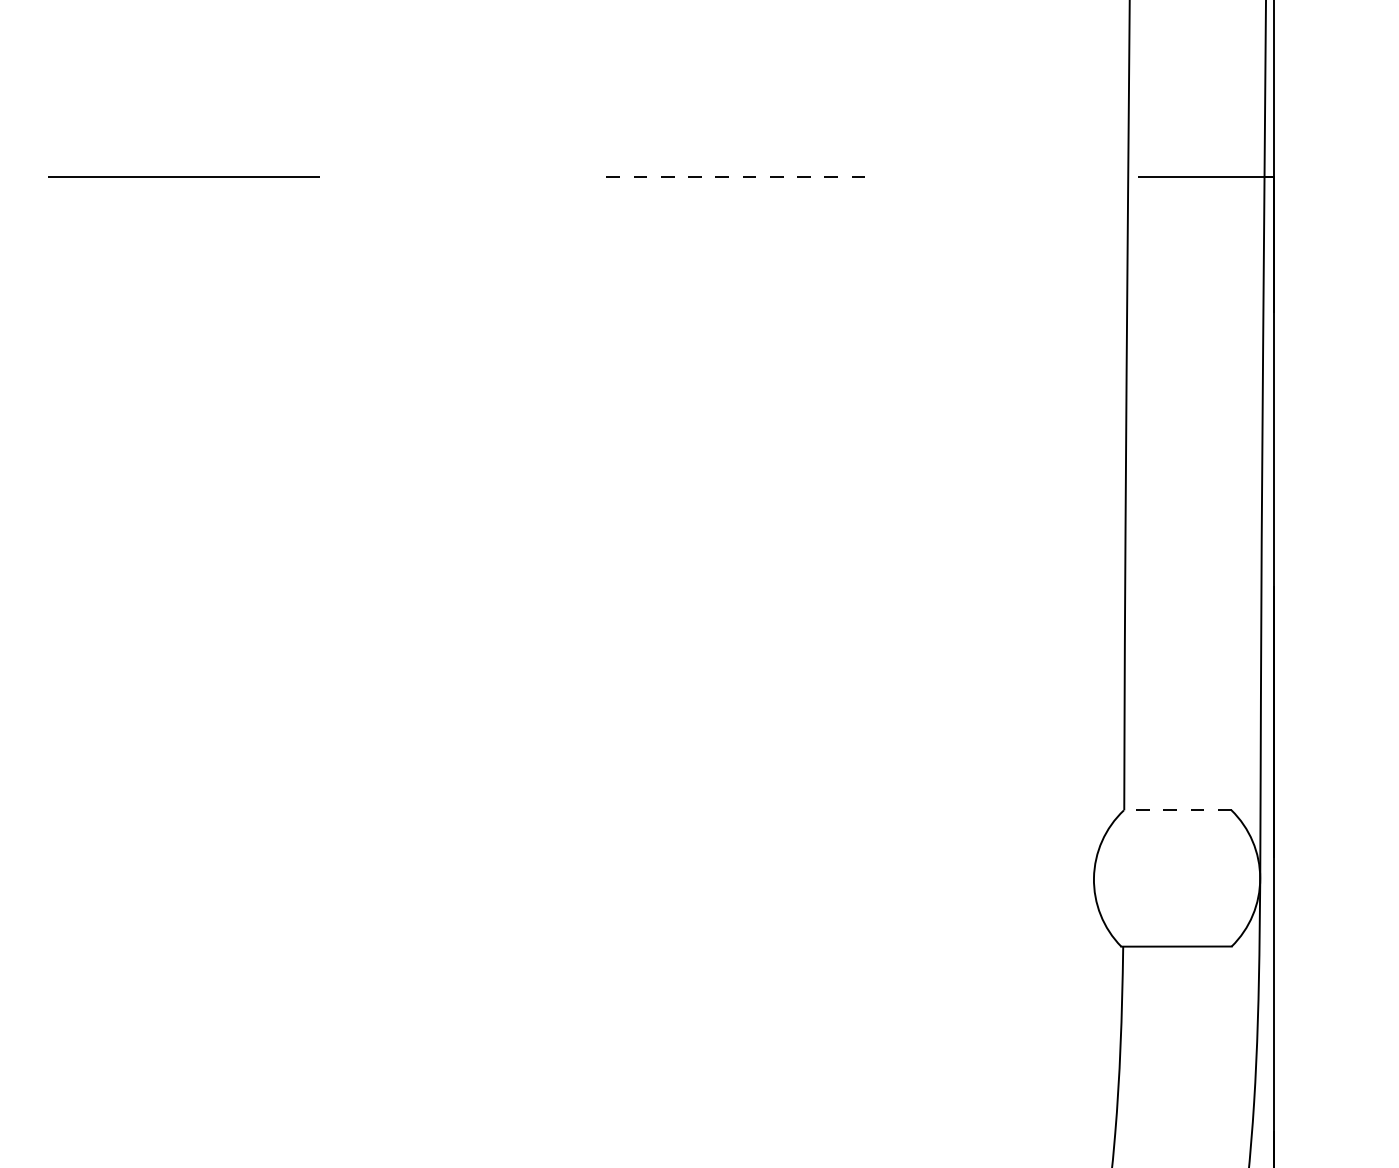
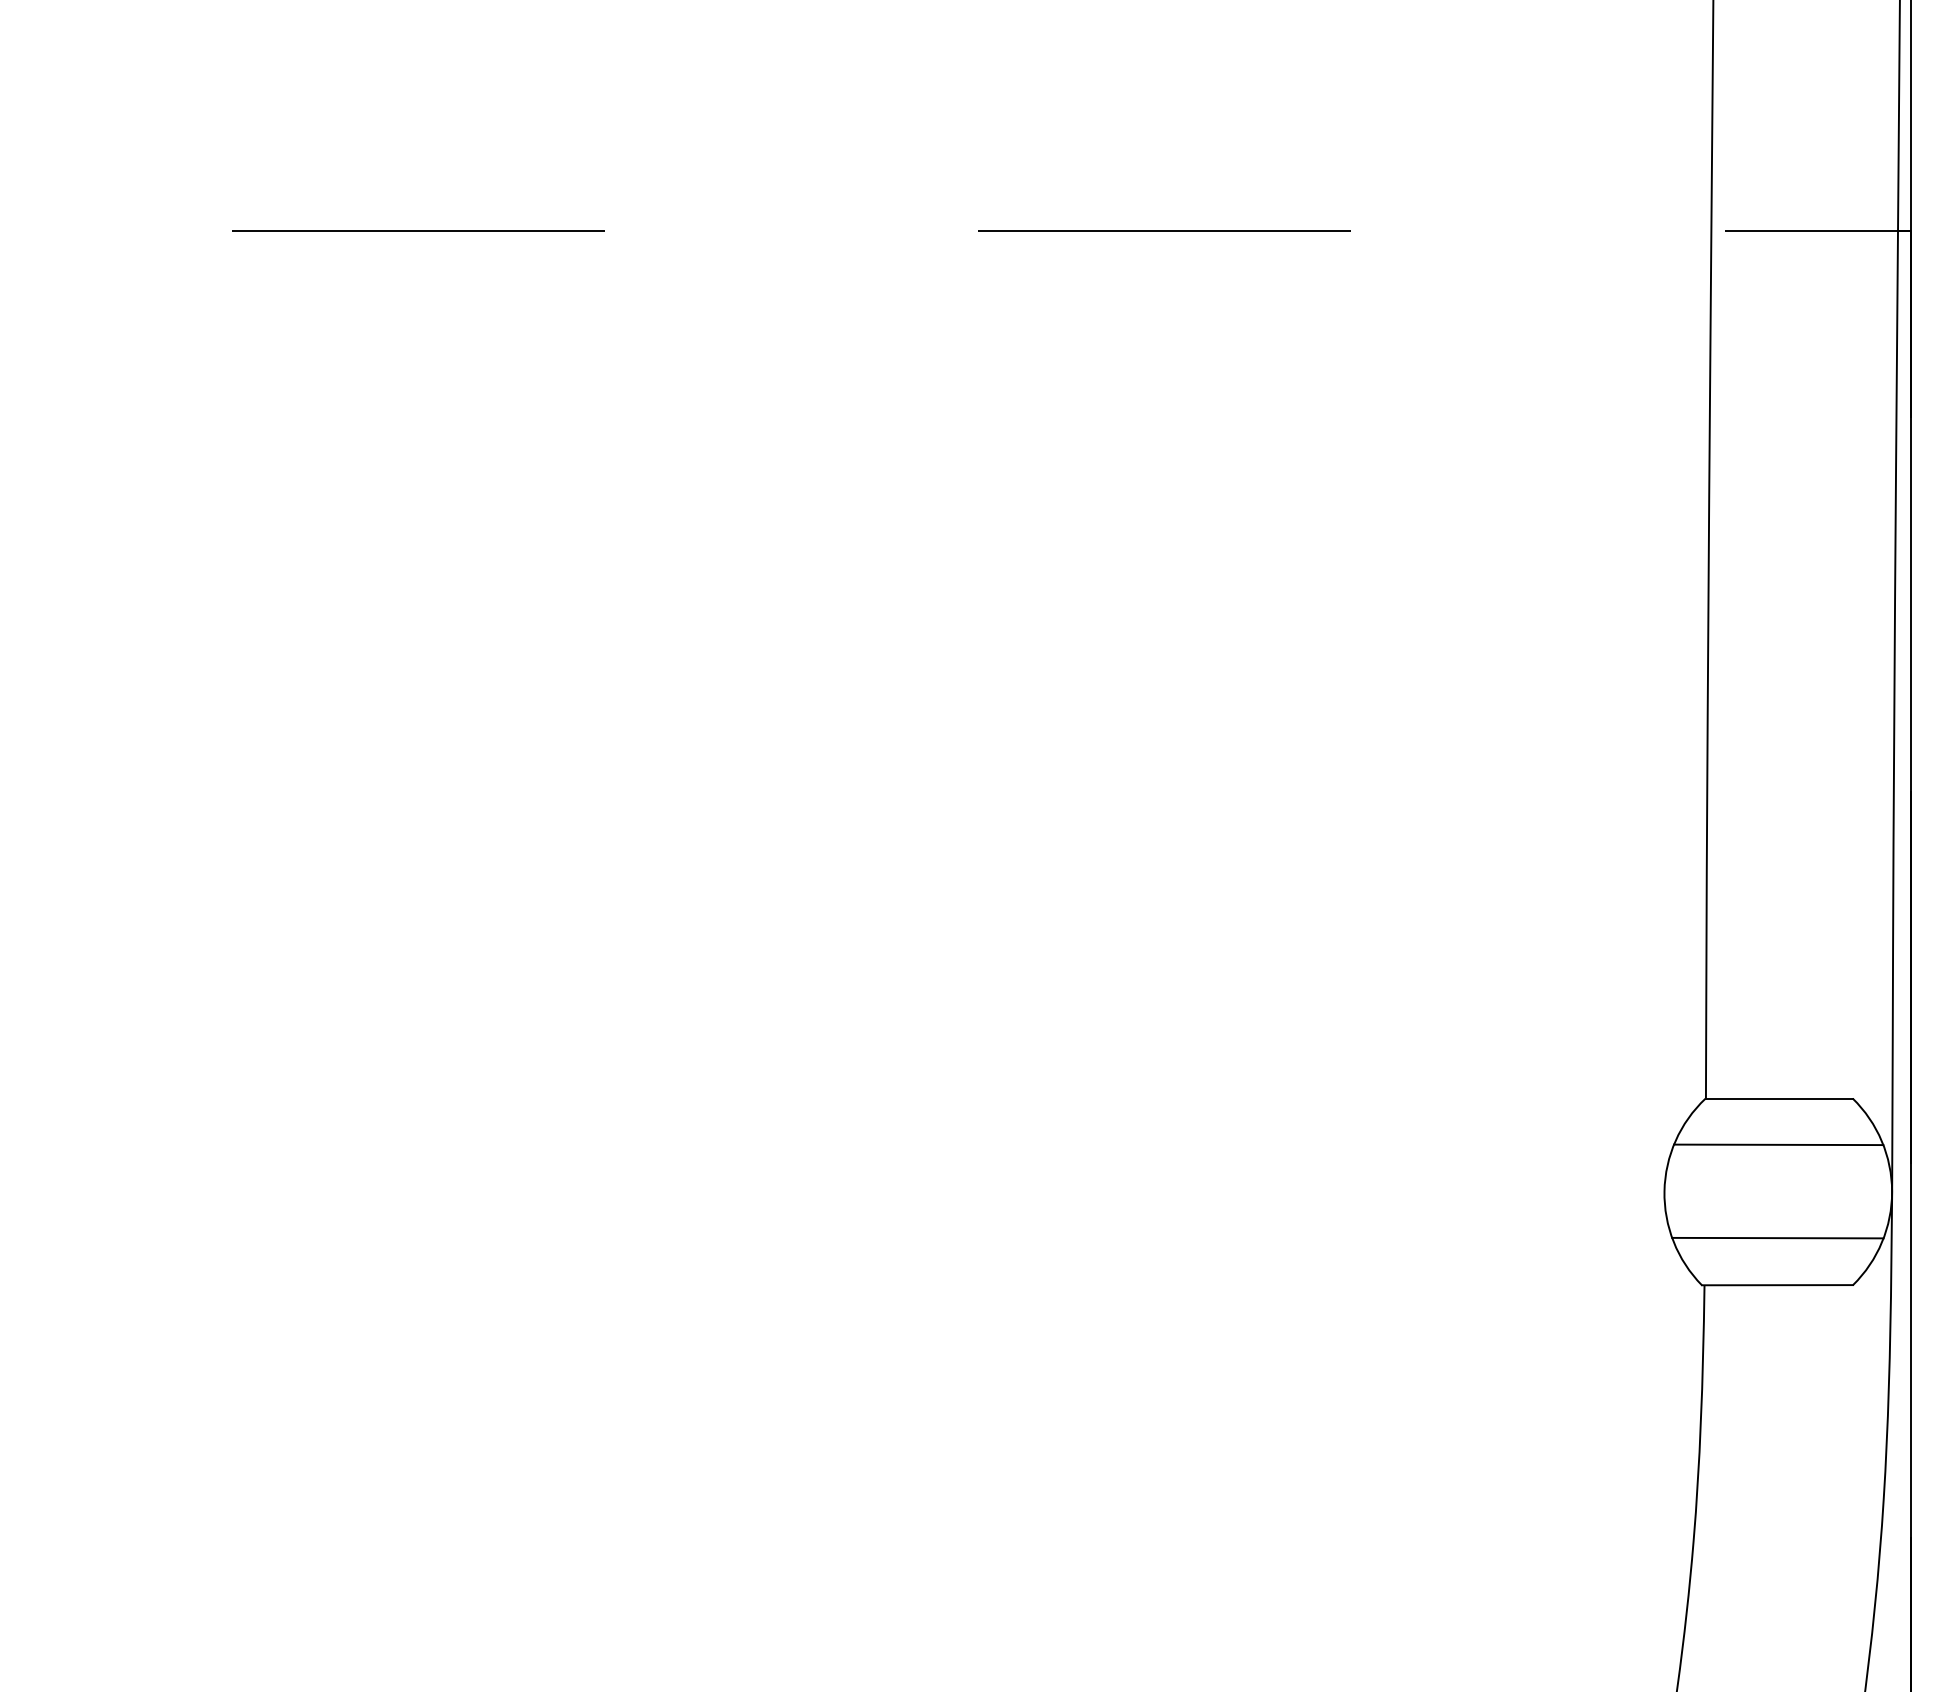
line: (728, 176) -> (1164, 231), dashed -> solid
line: (1177, 810) -> (1779, 1098), dashed -> solid
line: (1177, 843) -> (1778, 1144), added
line: (1176, 911) -> (1777, 1237), added

